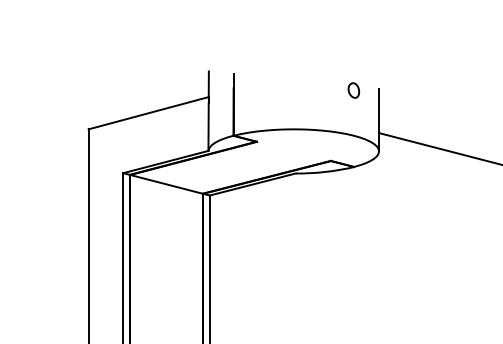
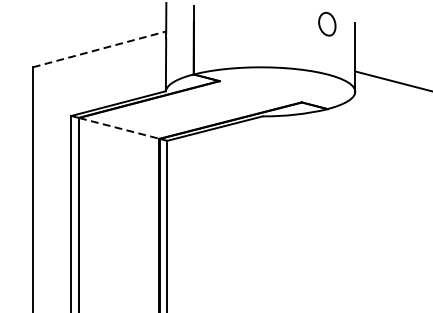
part: (353, 90) -> (326, 24), size x1.4
line: (149, 113) -> (100, 49), solid -> dashed
line: (166, 184) -> (119, 128), solid -> dashed

